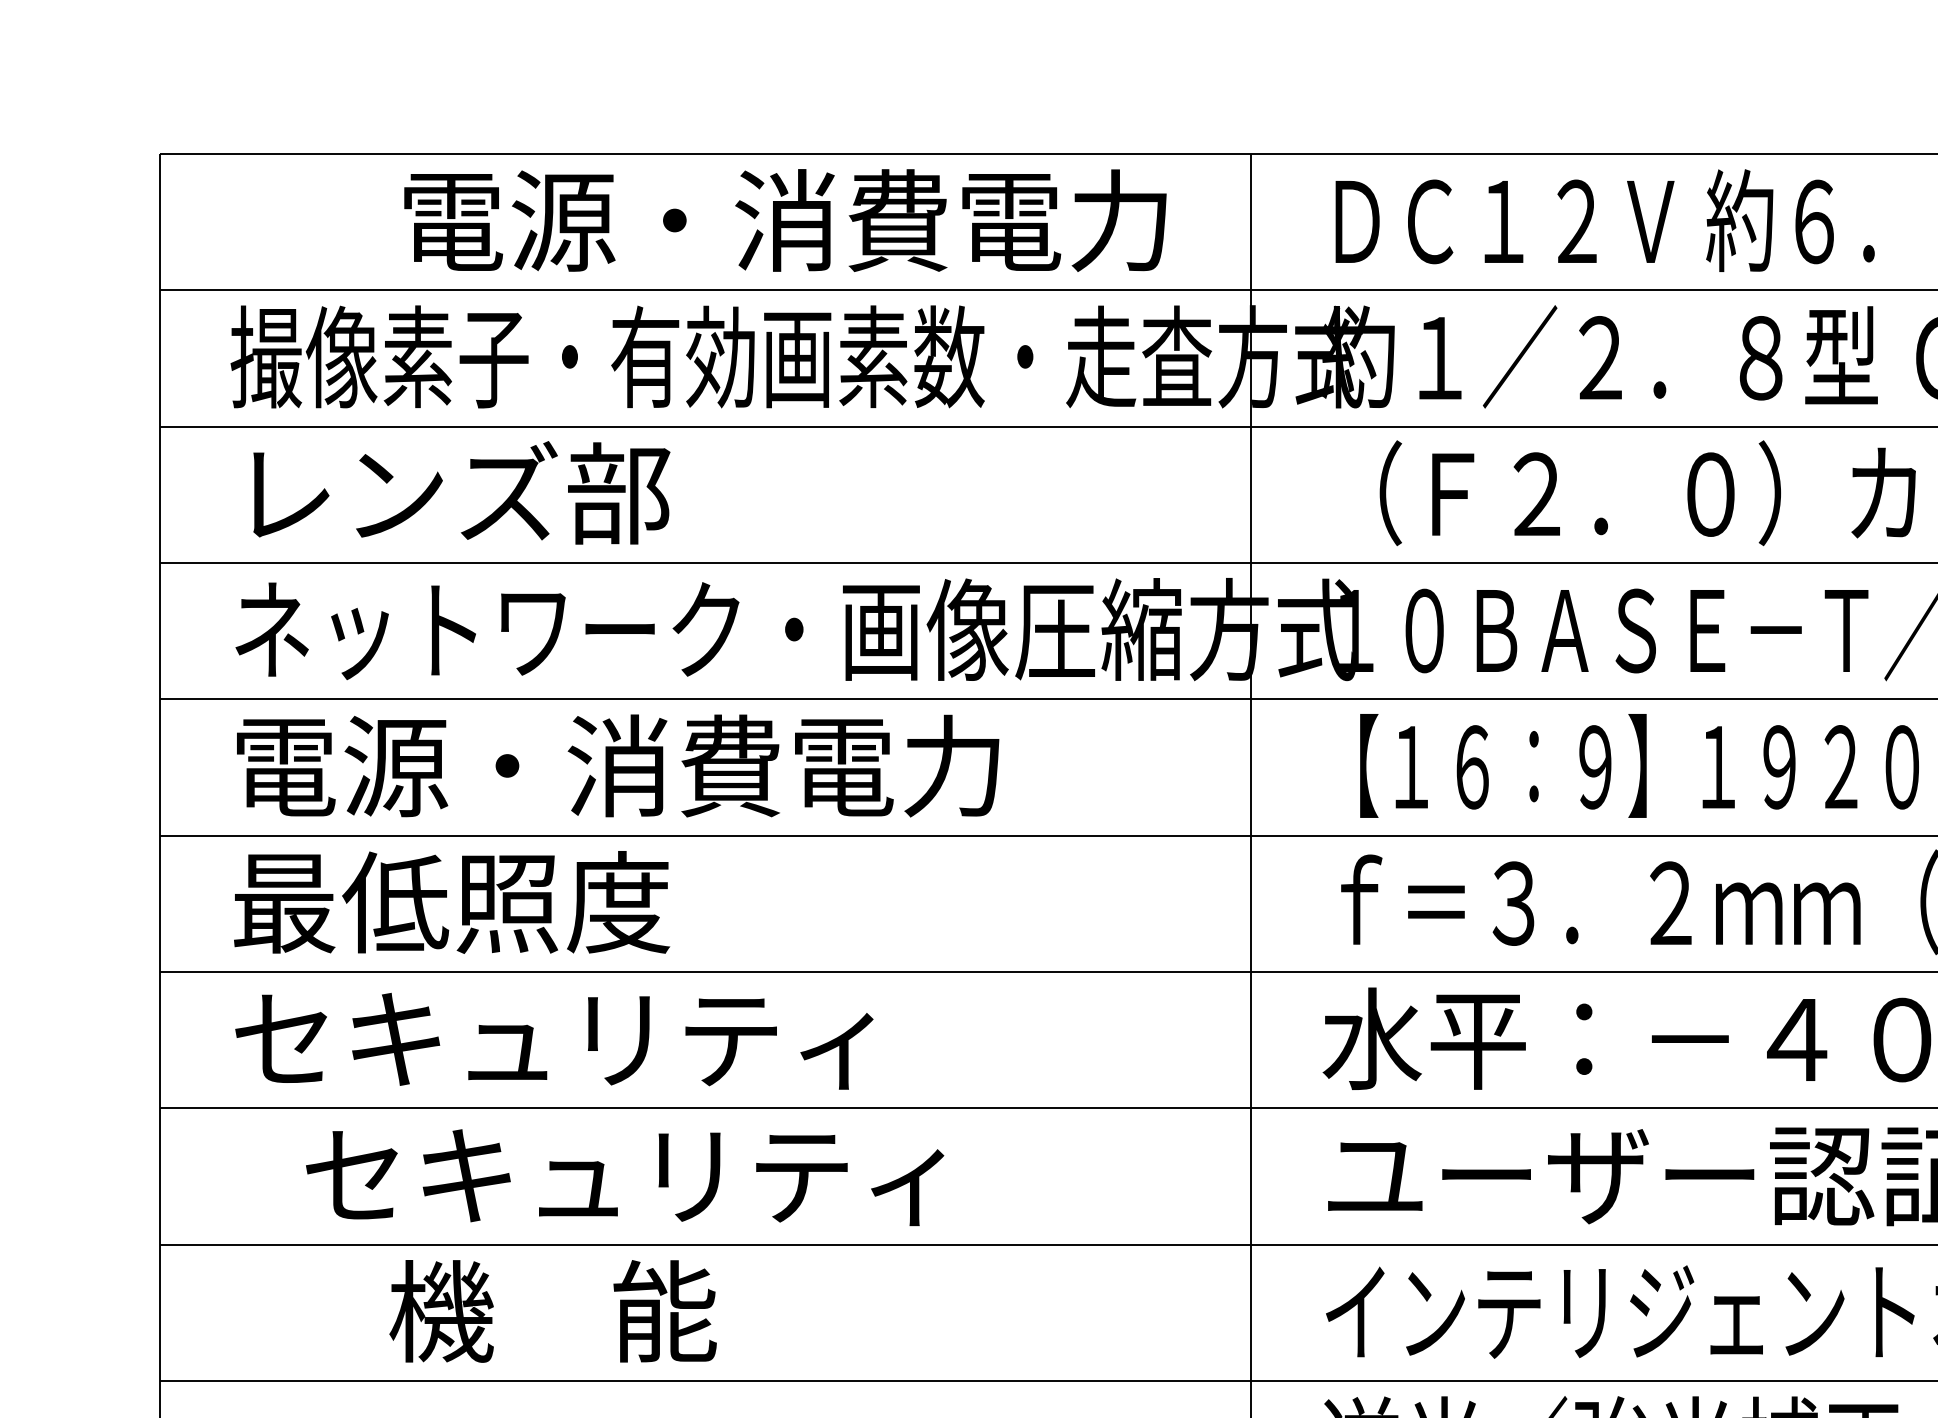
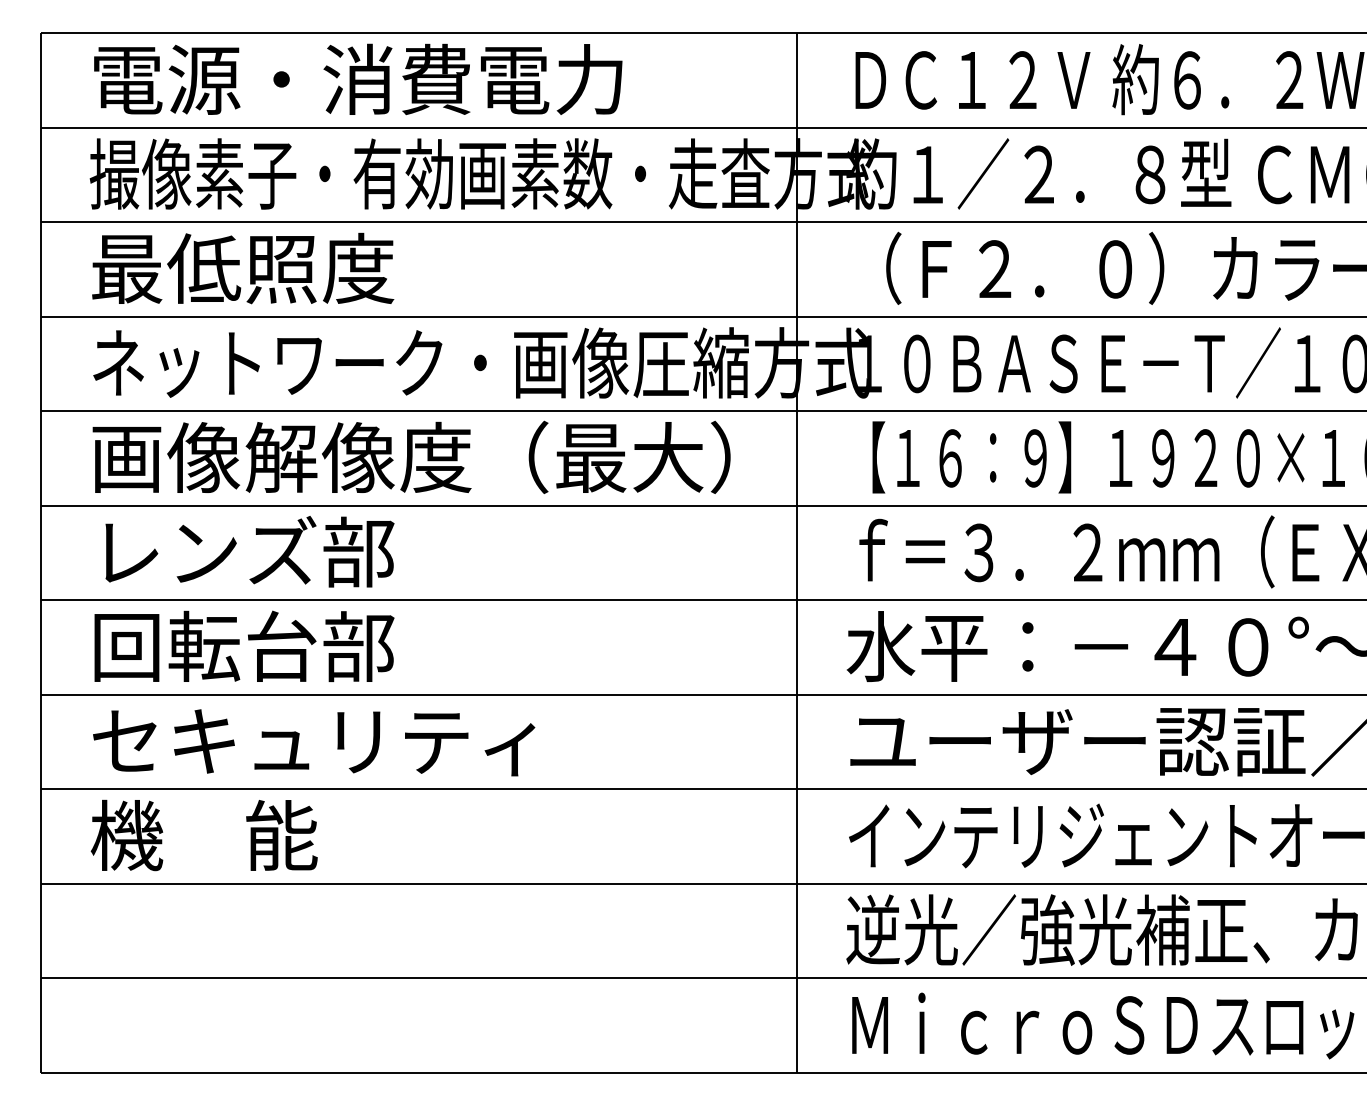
text: (785, 220) -> (358, 79), moved
text: (452, 493) -> (243, 268), レンズ部 -> 最低照度
text: (694, 766) -> (411, 457), 電源・消費電力 -> 画像解像度（最大）
text: (452, 901) -> (243, 551), 最低照度 -> レンズ部
text: (554, 1038) -> (314, 646), セキュリティ -> 回転台部
text: (625, 1177) -> (314, 742), moved
text: (552, 1311) -> (203, 835), moved

